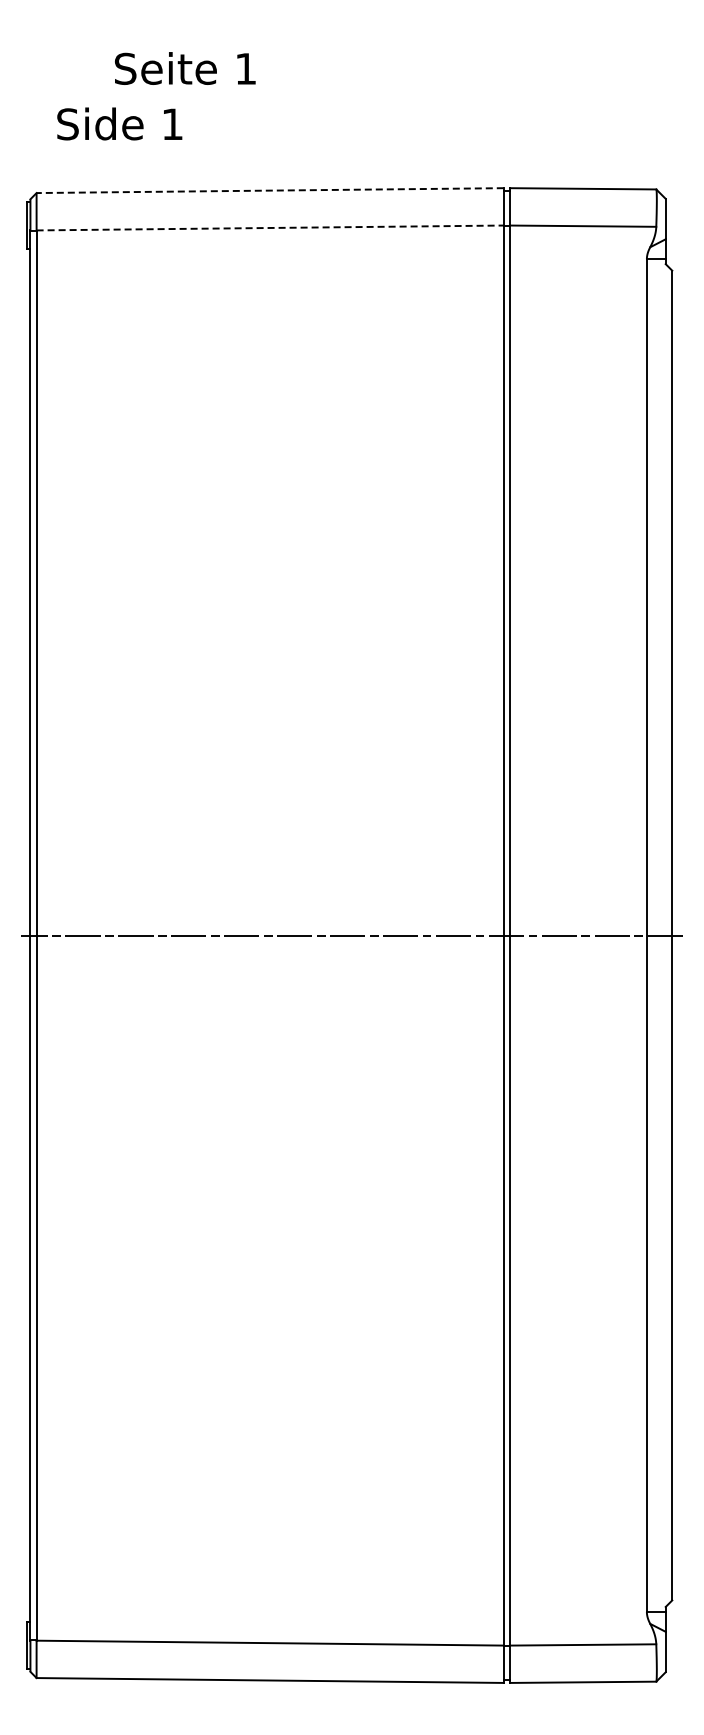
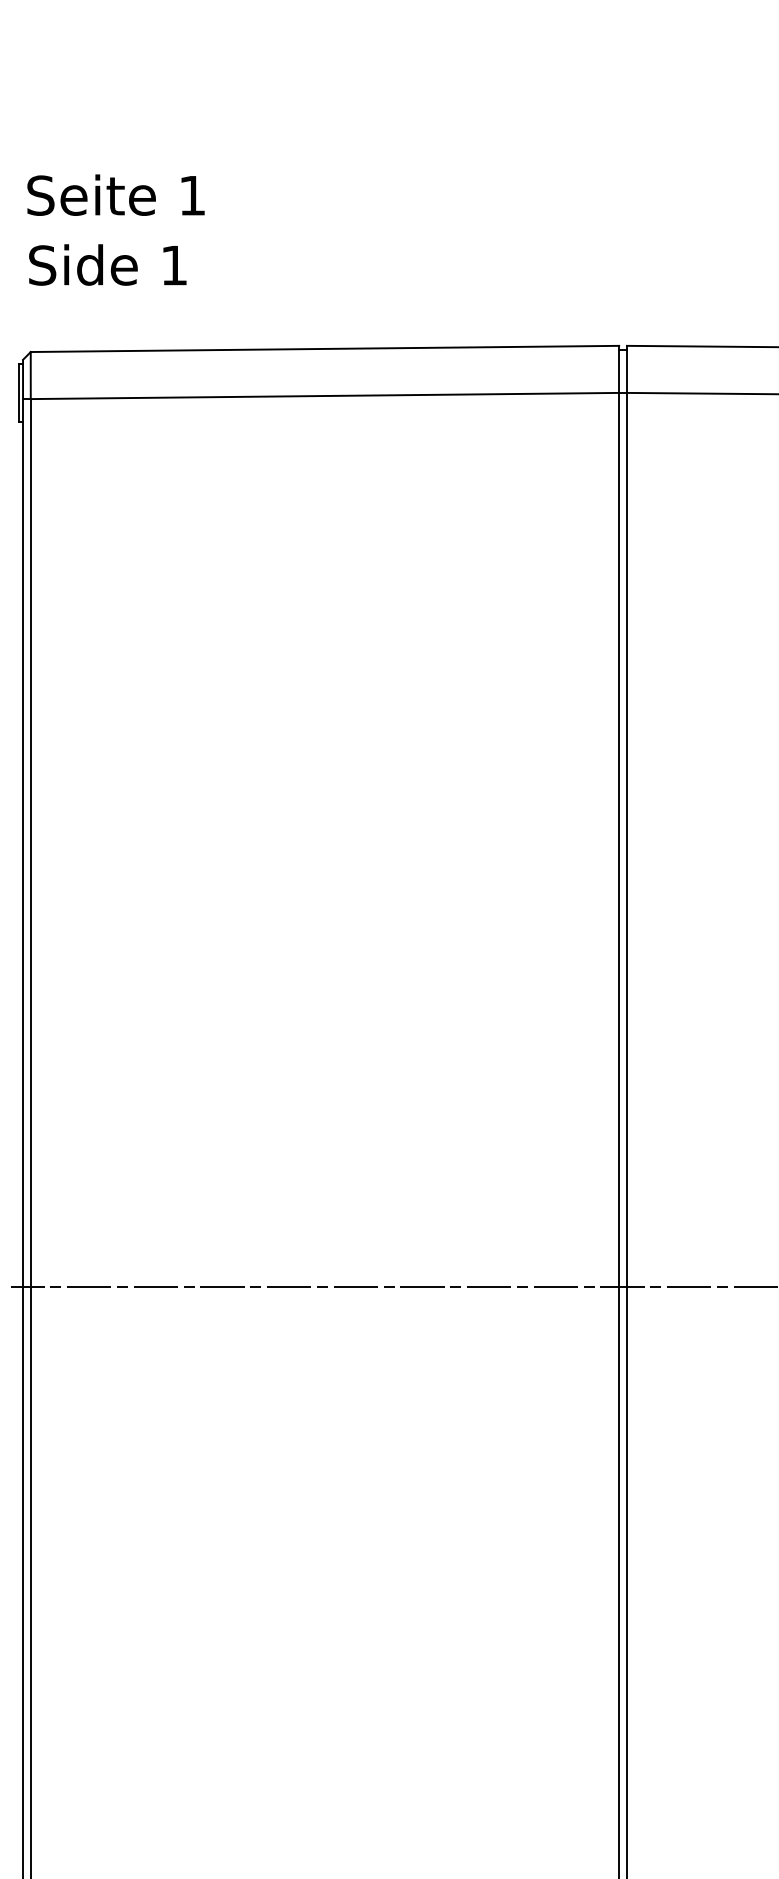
text: (185, 68) -> (116, 195), moved
text: (119, 123) -> (107, 264), moved
line: (270, 190) -> (325, 348), dashed -> solid
line: (270, 227) -> (325, 395), dashed -> solid

